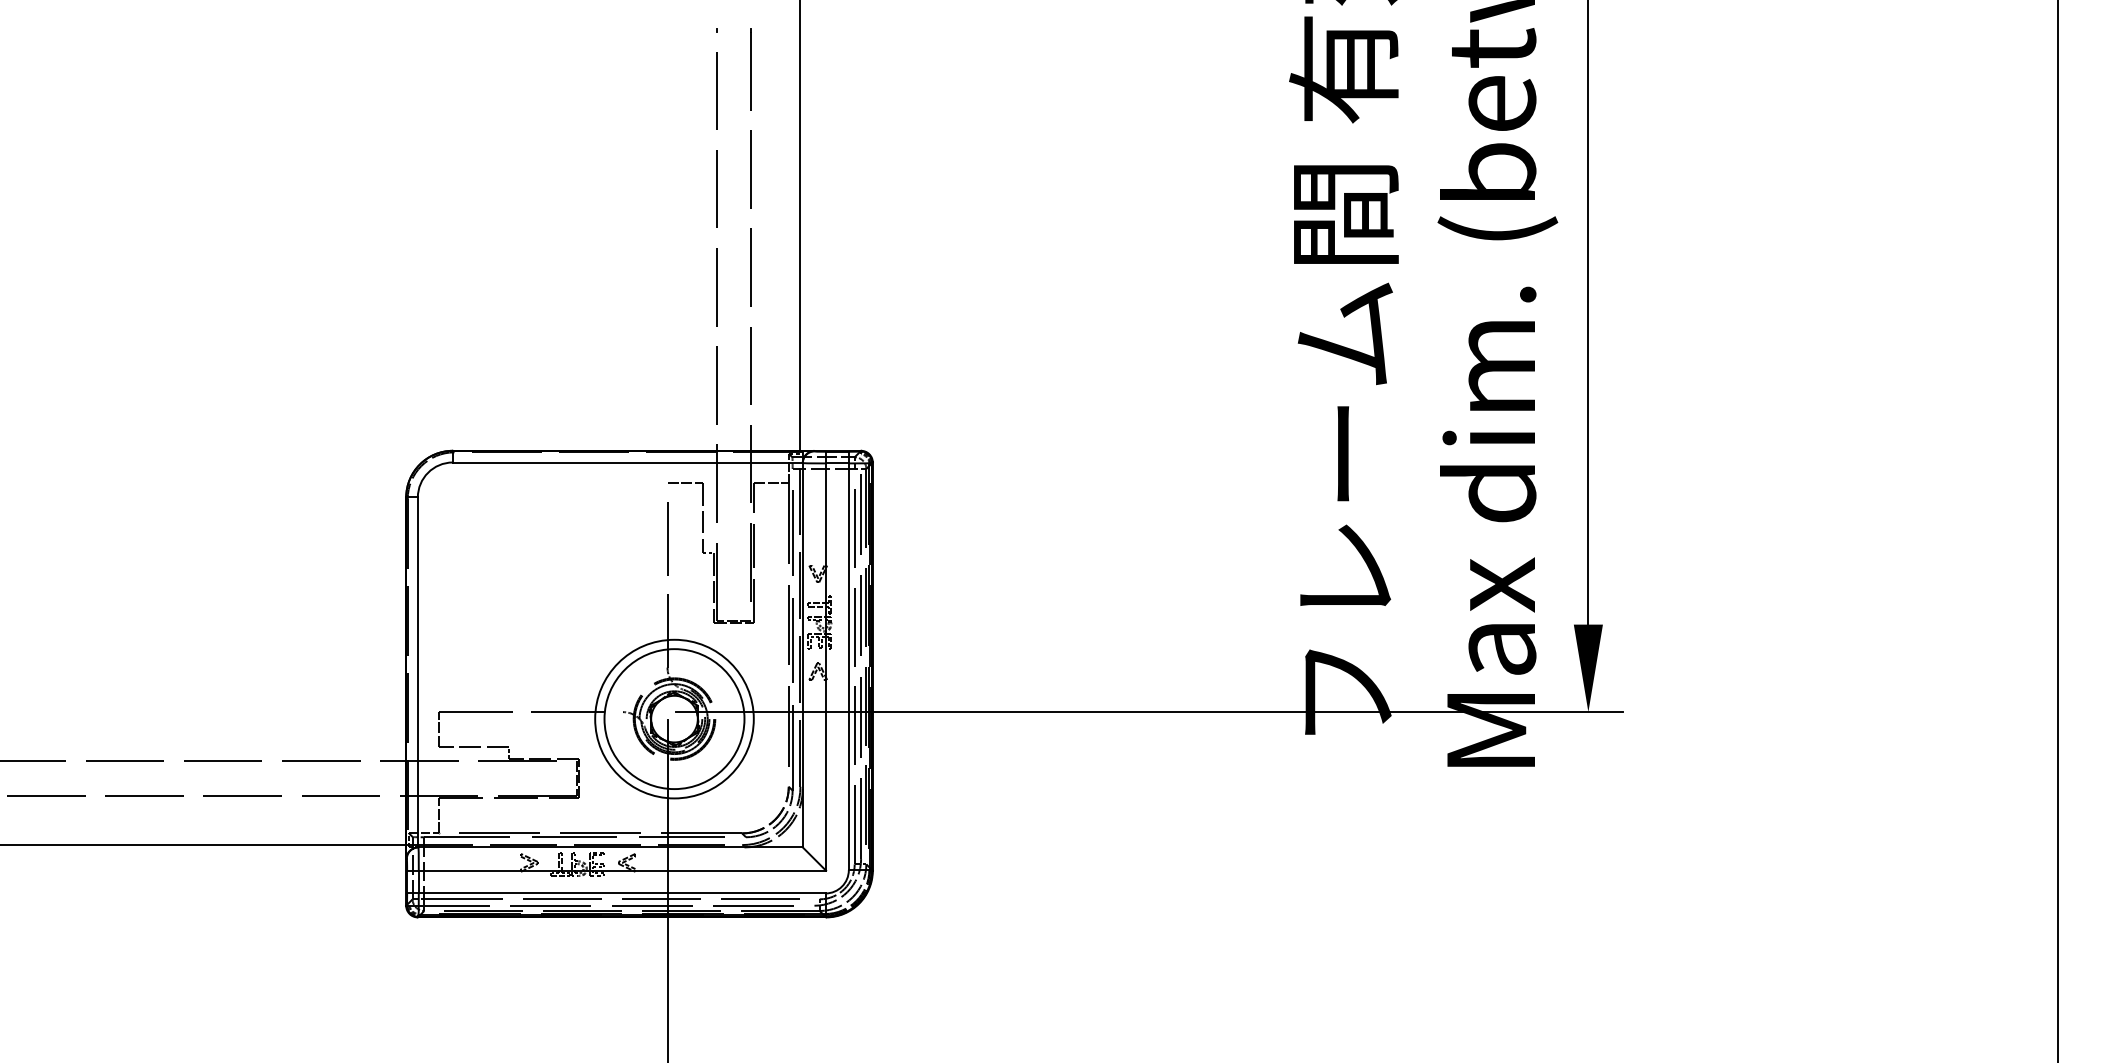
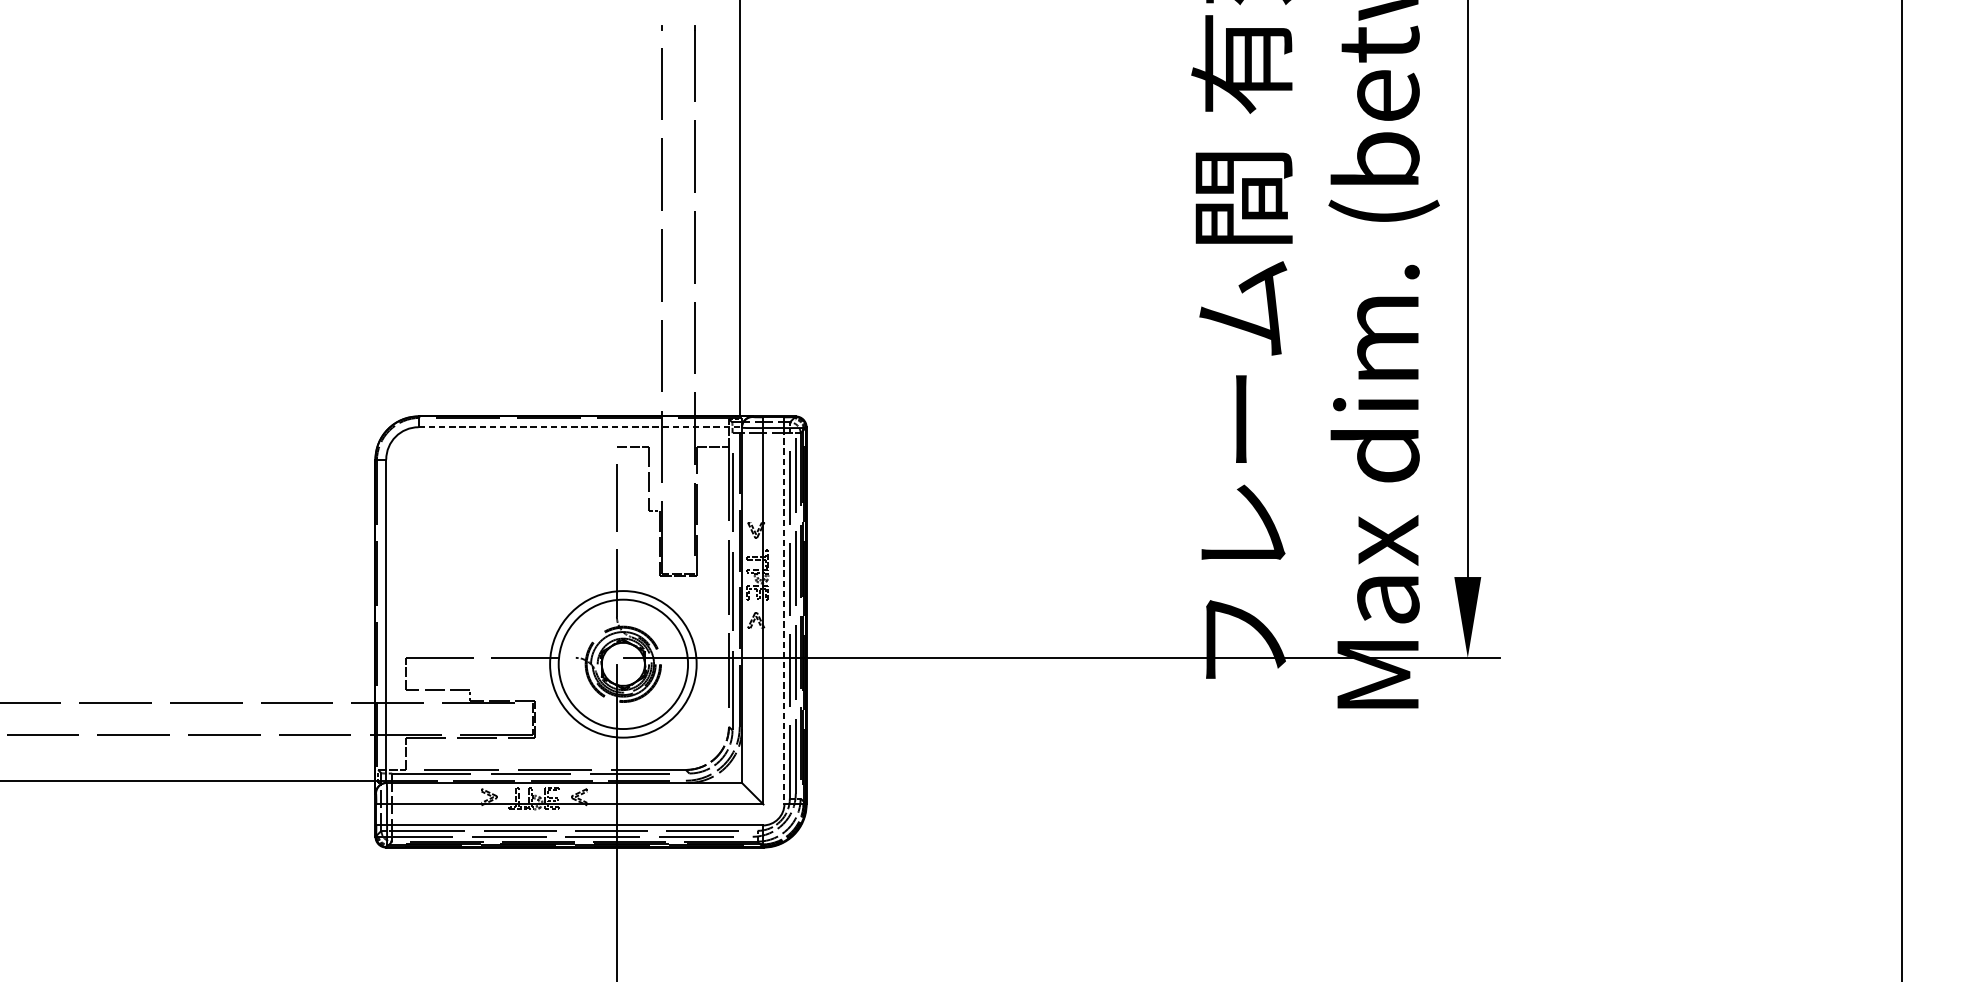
line: (627, 462) -> (579, 427), solid -> dashed
line: (848, 667) -> (784, 616), solid -> dashed

